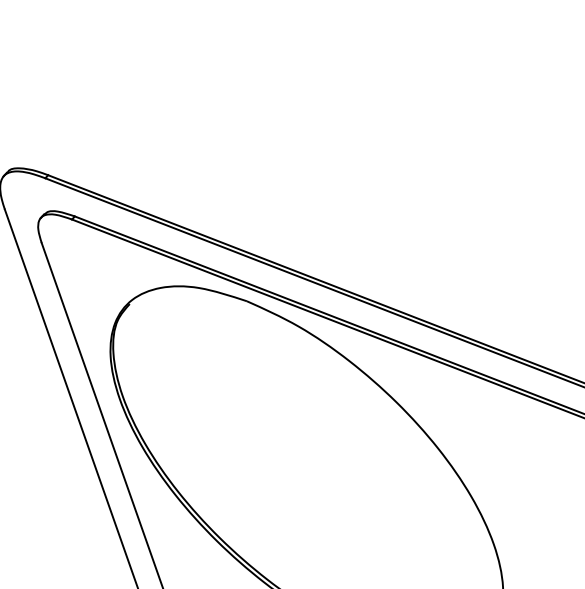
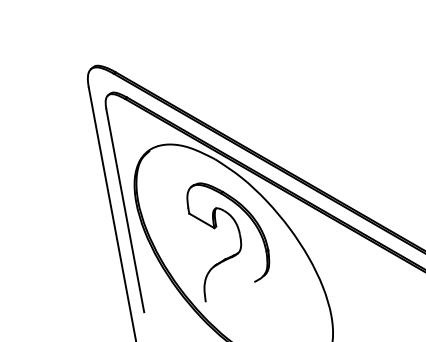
part: (311, 435) -> (239, 239), added

